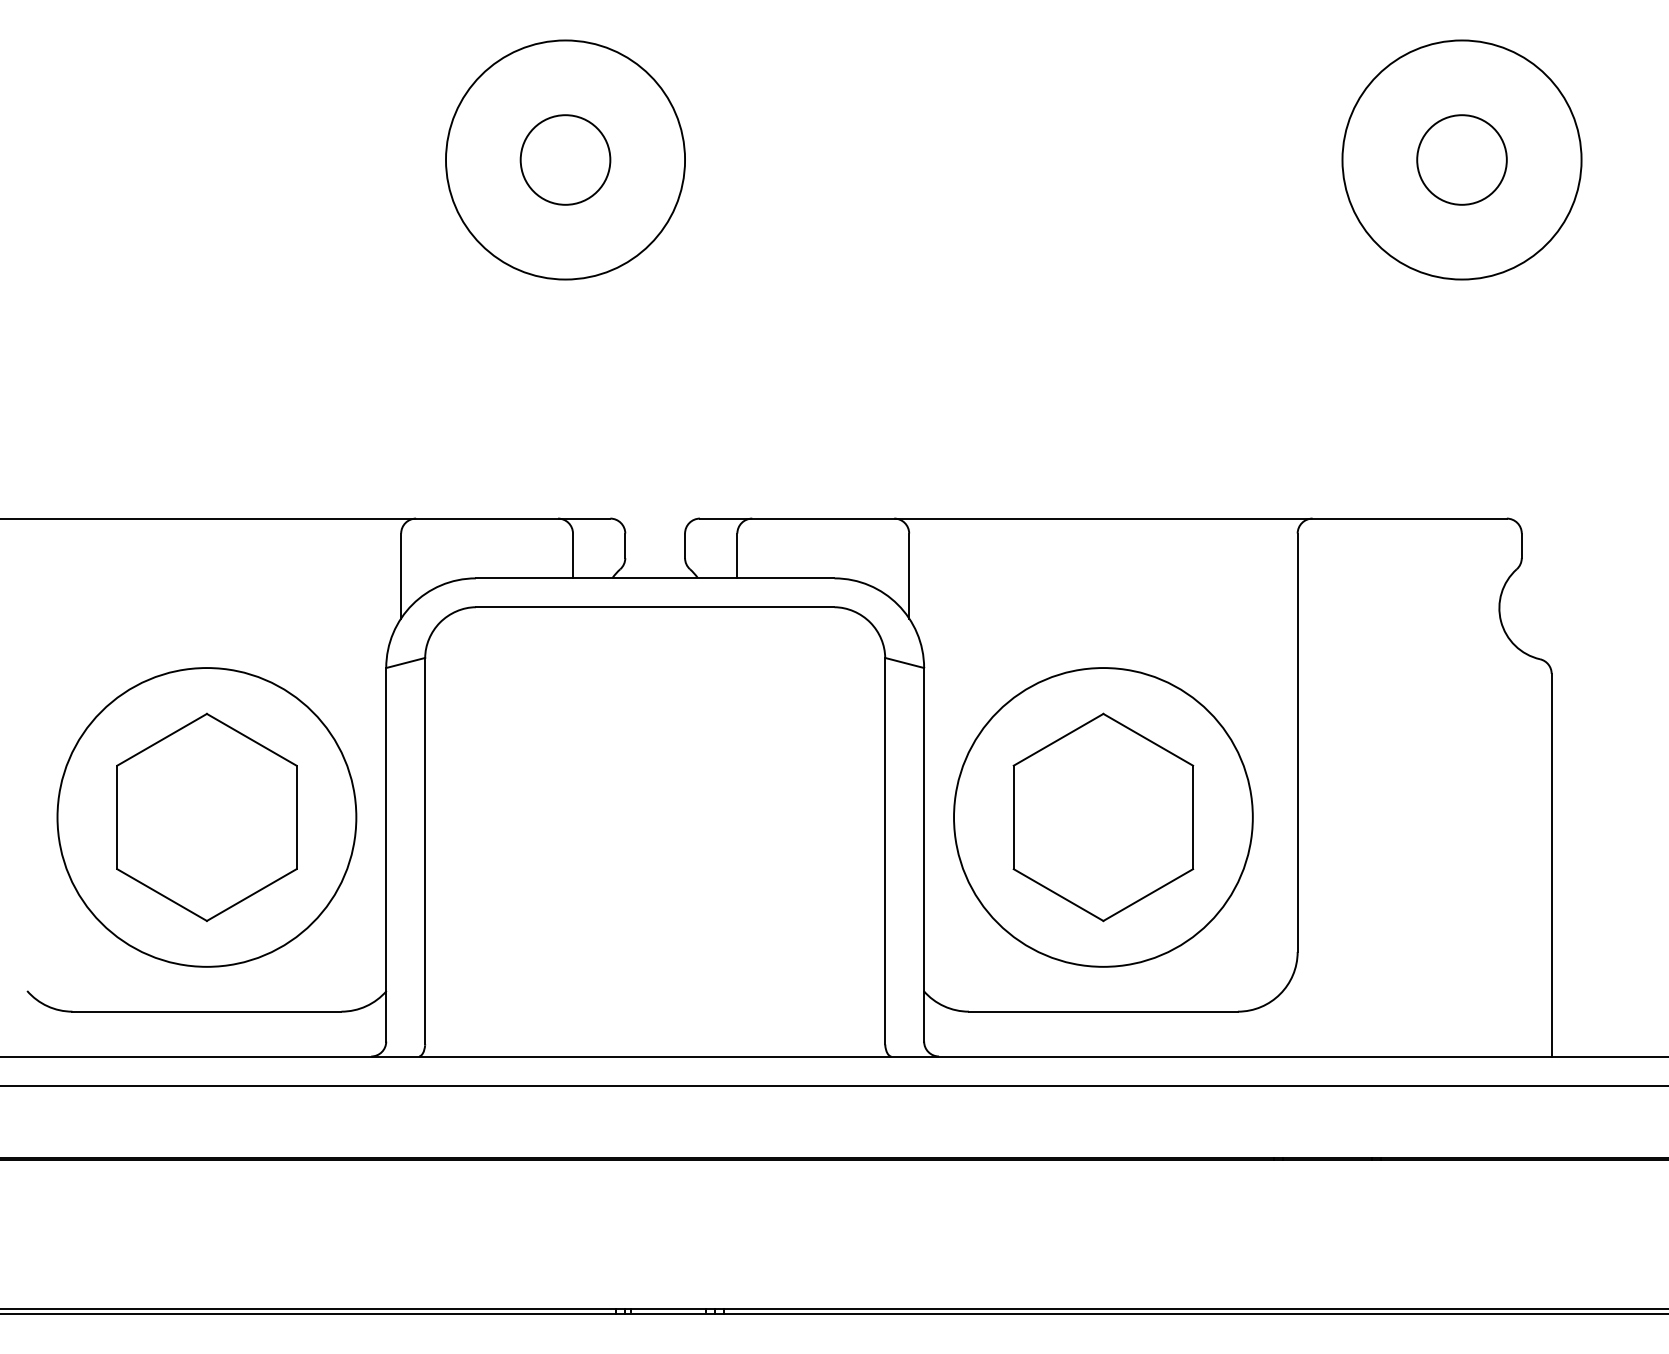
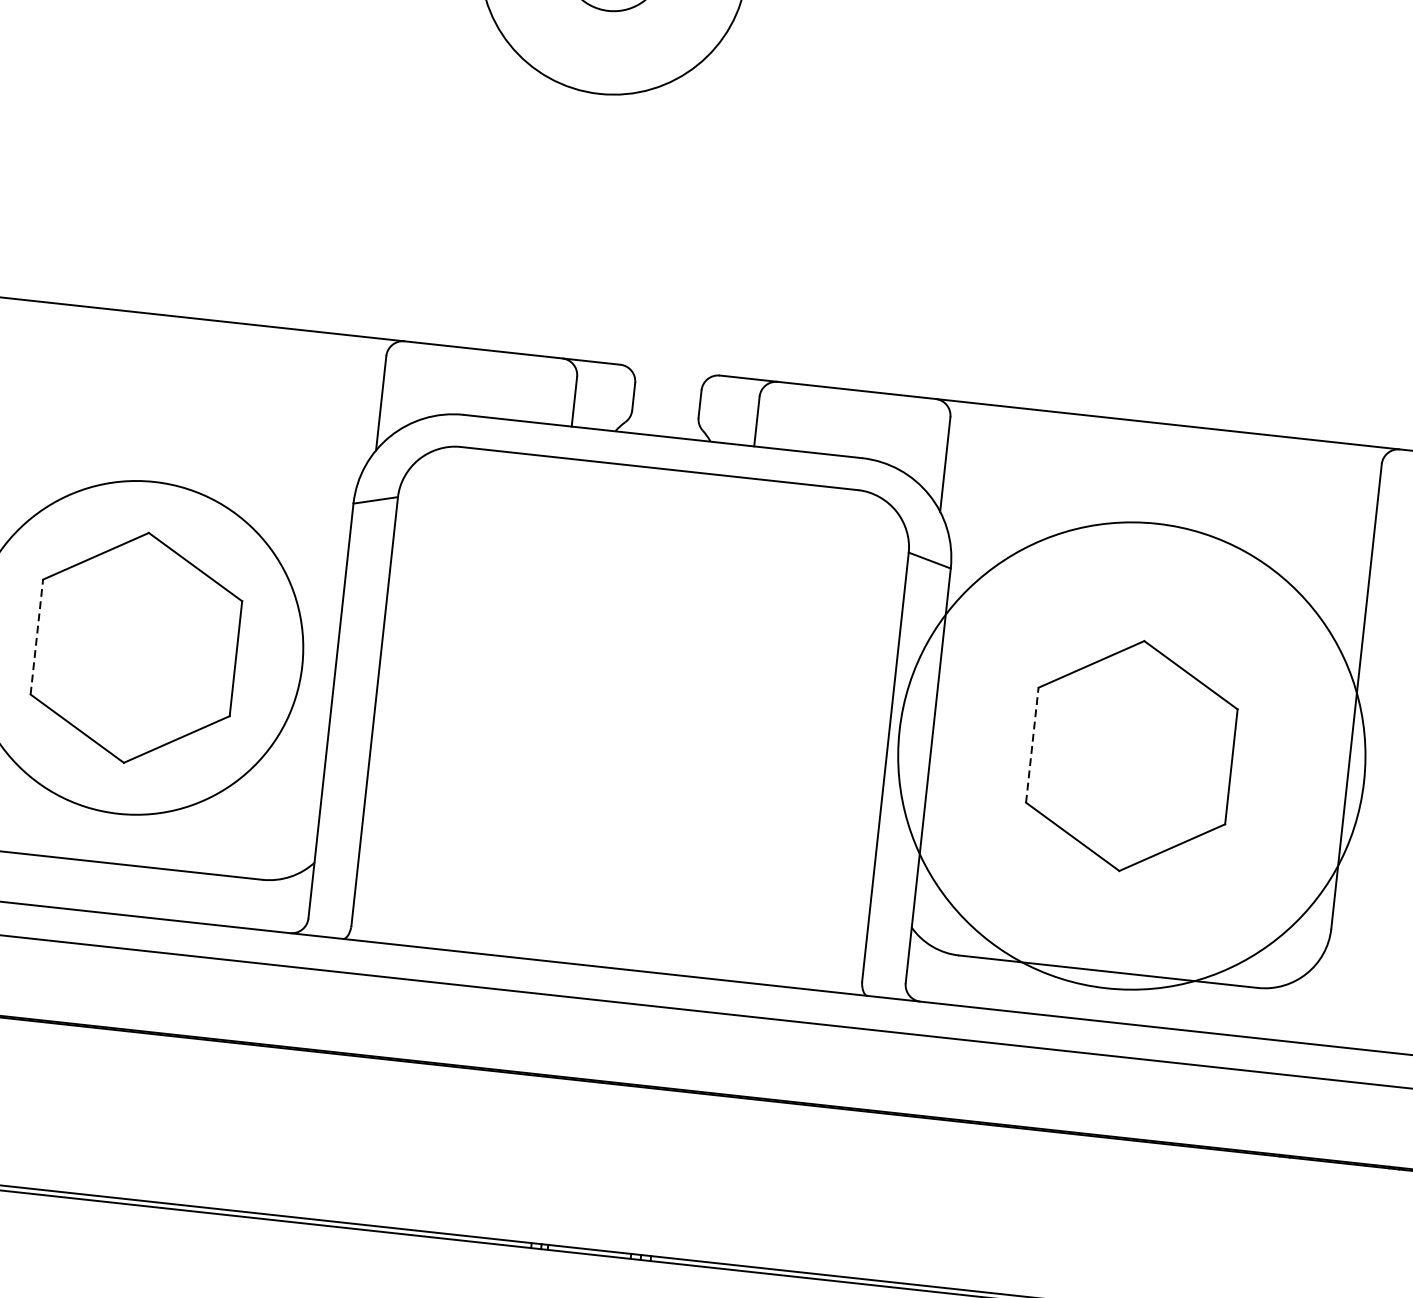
line: (117, 817) -> (37, 637), solid -> dashed
line: (1013, 817) -> (1031, 745), solid -> dashed
circle: (1103, 817) -> (1131, 756), size x1.4

